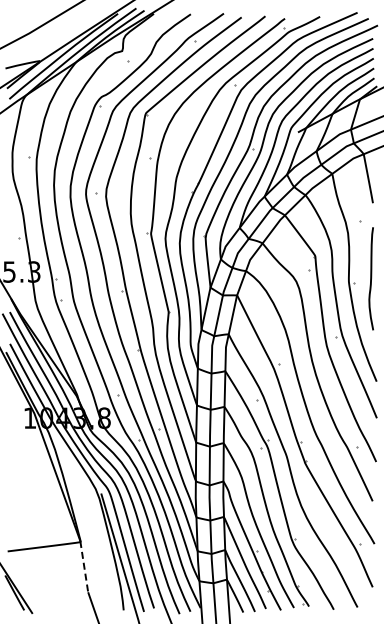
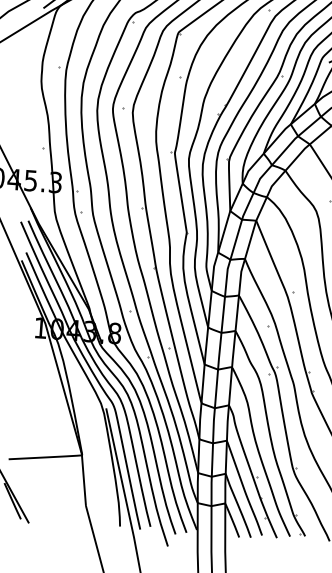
line: (84, 566) -> (84, 479), dashed -> solid

